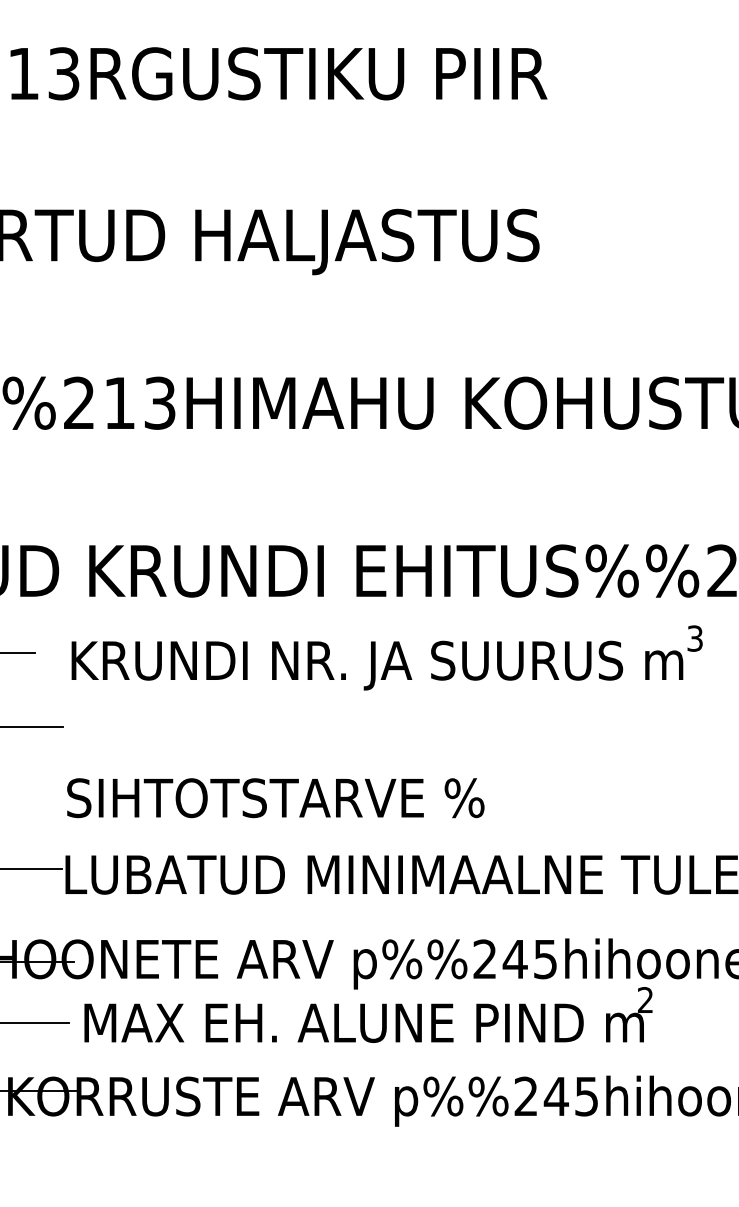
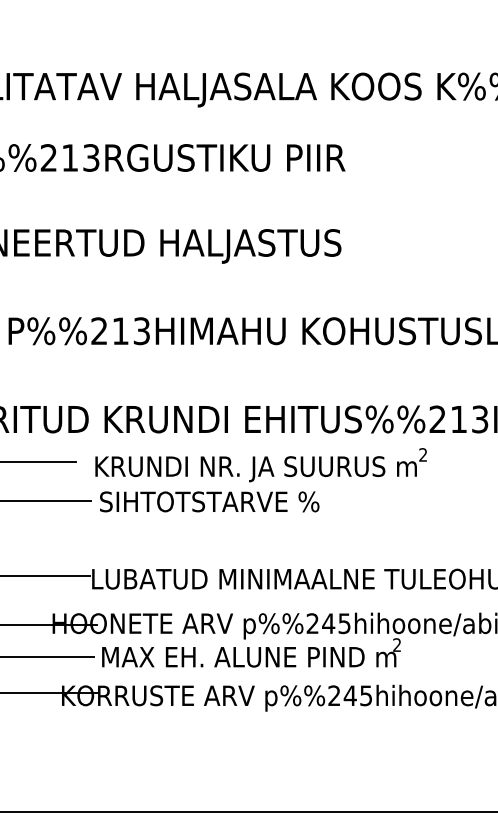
text: (695, 637) -> (423, 454), 3 -> 2
text: (275, 797) -> (209, 501), moved

